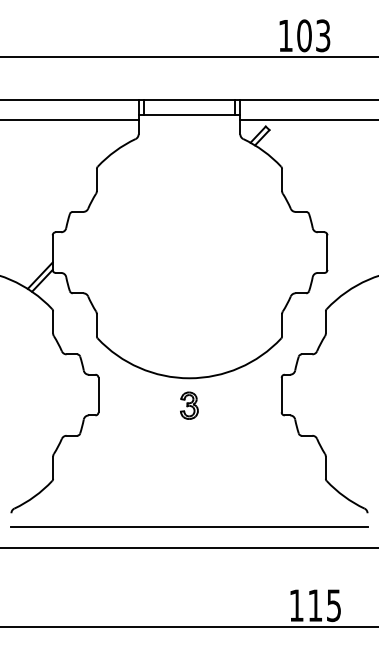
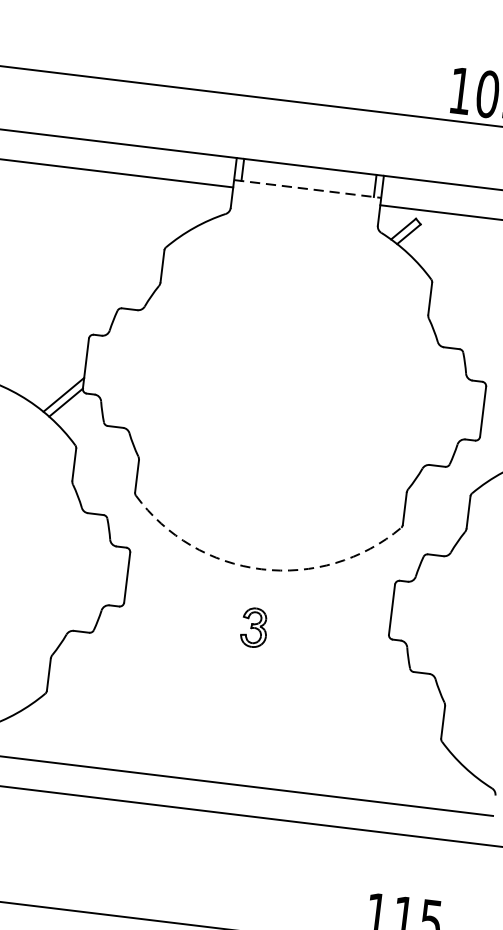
line: (189, 115) -> (307, 189), solid -> dashed
arc: (189, 378) -> (261, 569), solid -> dashed
part: (189, 405) -> (254, 627), moved

